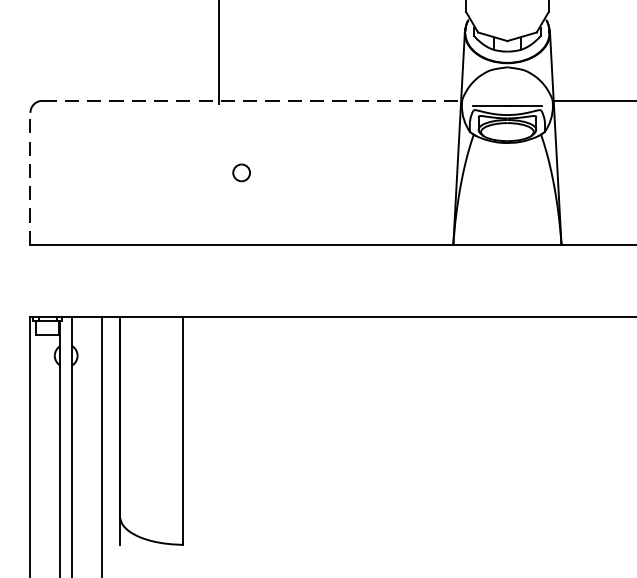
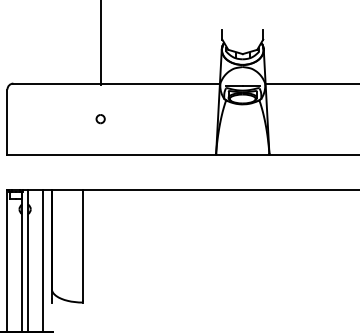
line: (253, 100) -> (117, 83), dashed -> solid
part: (241, 173) -> (100, 119), moved
line: (30, 179) -> (7, 122), dashed -> solid

